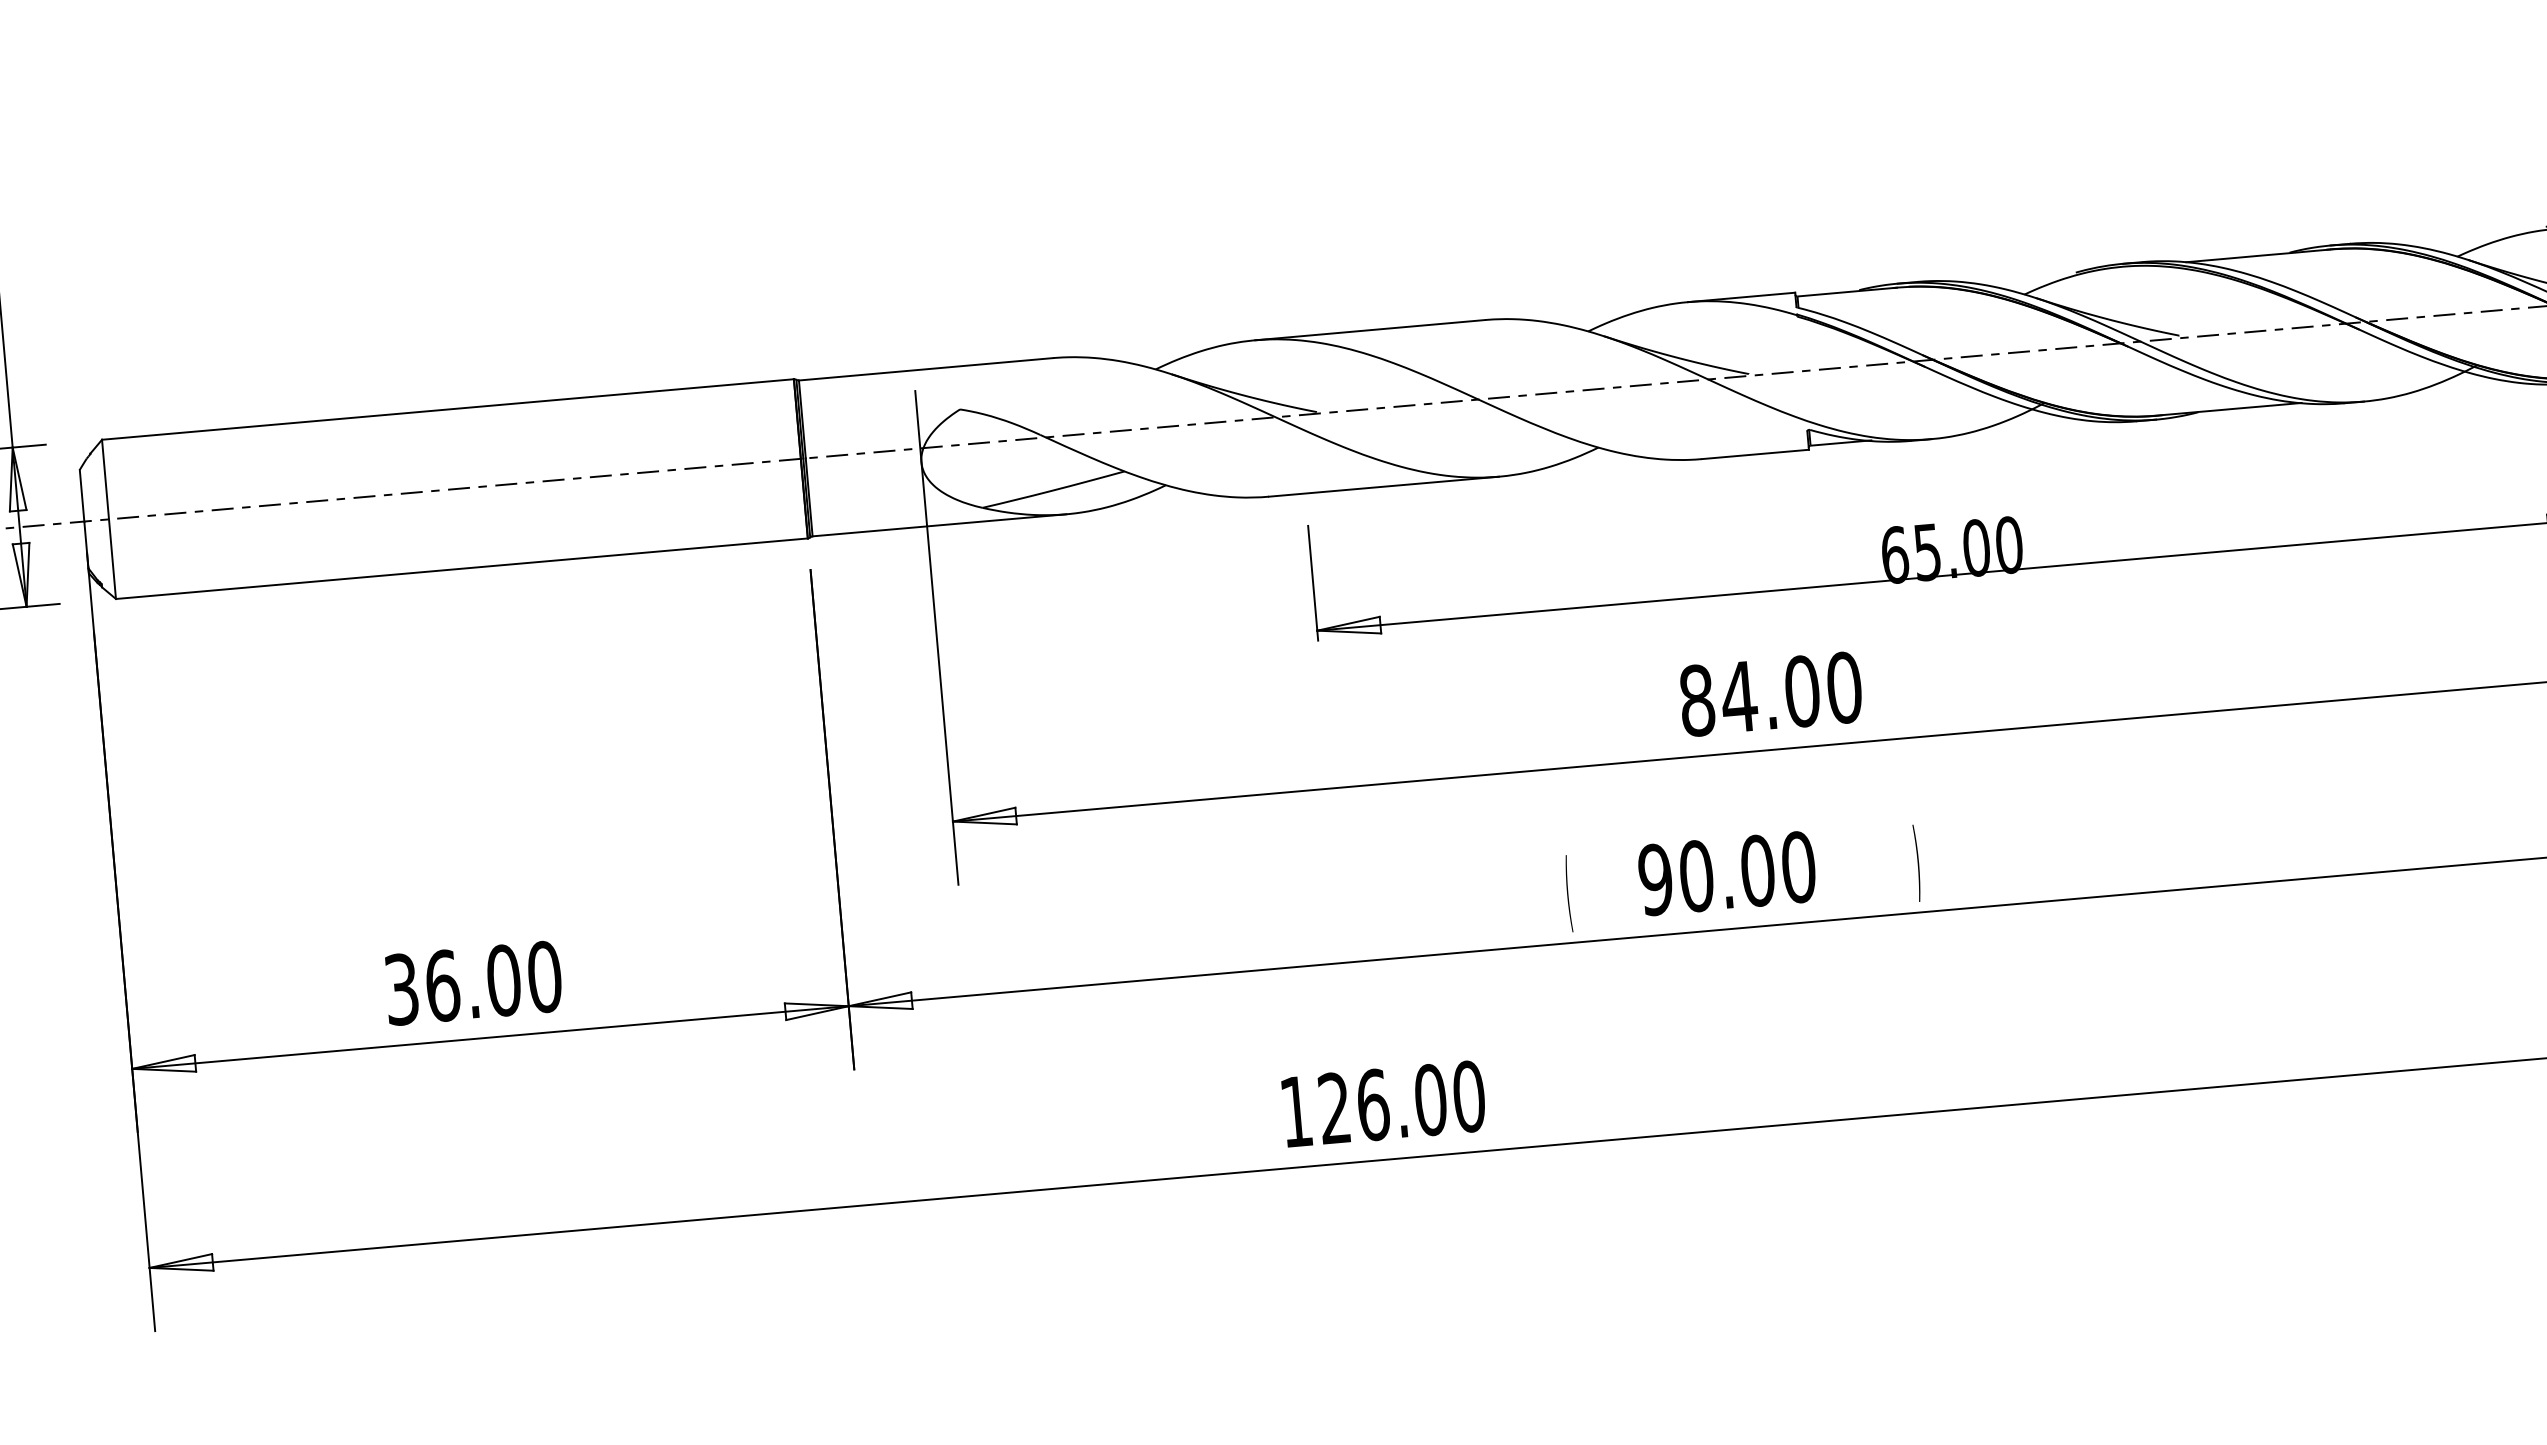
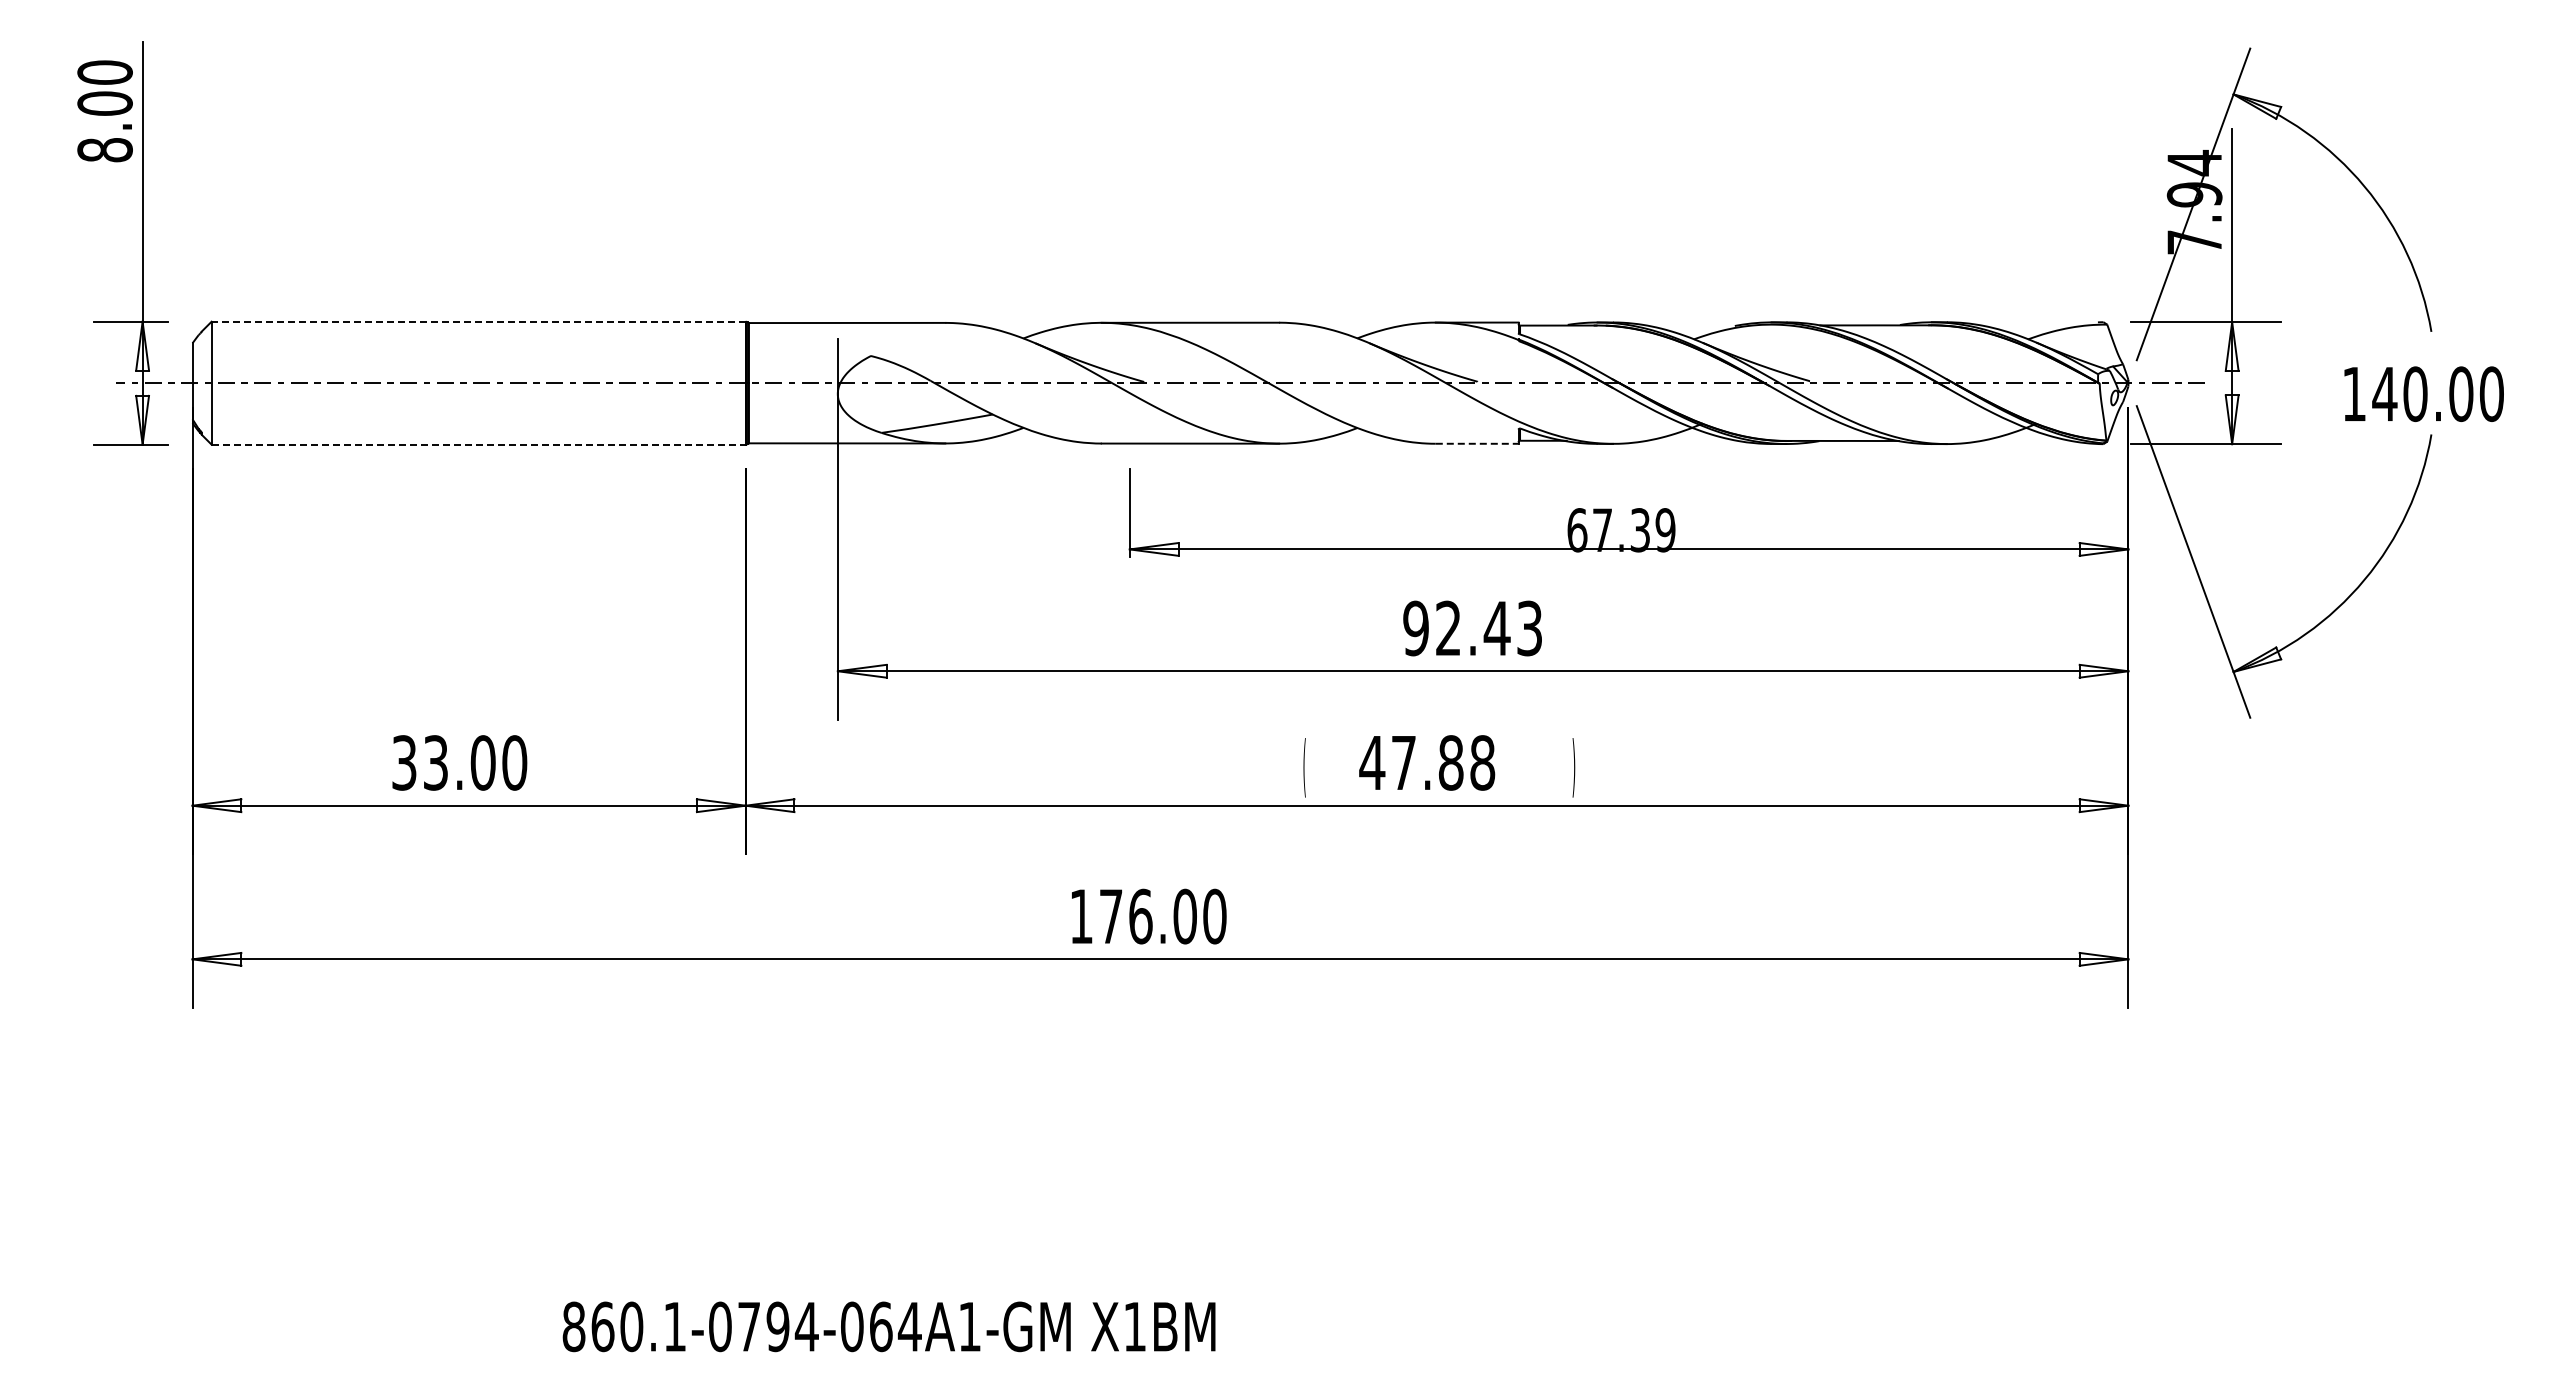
line: (447, 409) -> (478, 321), solid -> dashed
line: (1755, 454) -> (1477, 443), solid -> dashed
text: (1968, 548) -> (1634, 530), 65.00 -> 67.39
line: (463, 568) -> (479, 444), solid -> dashed
text: (1770, 694) -> (1472, 628), 84.00 -> 92.43
text: (1727, 872) -> (1427, 762), 90.00 -> 47.88
text: (442, 985) -> (435, 762), 36.00 -> 33.00
text: (1333, 1107) -> (1110, 915), 126.00 -> 176.00

